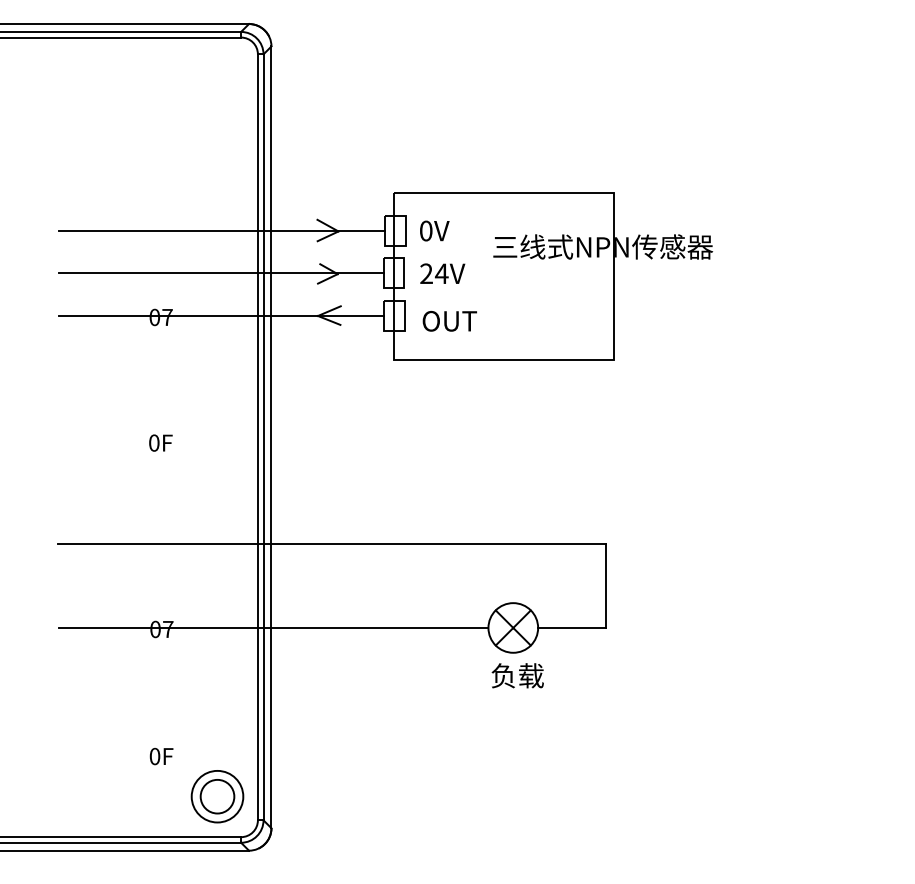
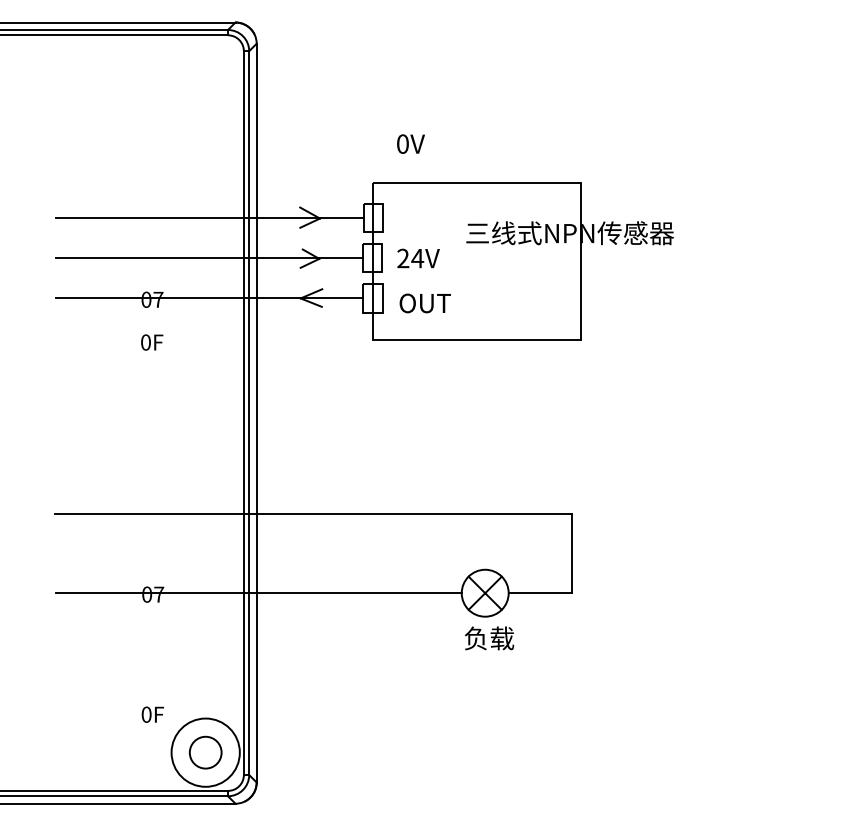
text: (434, 230) -> (410, 143), moved
text: (161, 443) -> (152, 342), moved
circle: (217, 796) -> (205, 752), size x1.4

